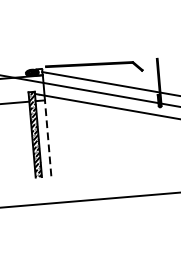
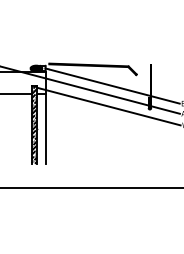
line: (47, 138) -> (45, 129), dashed -> solid

